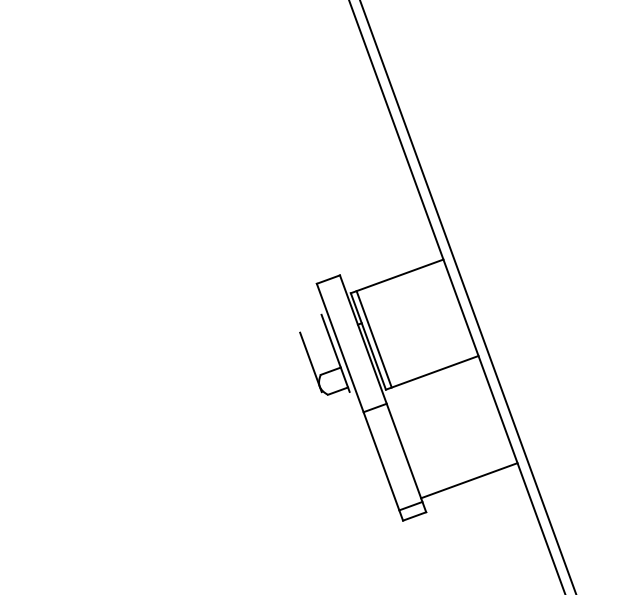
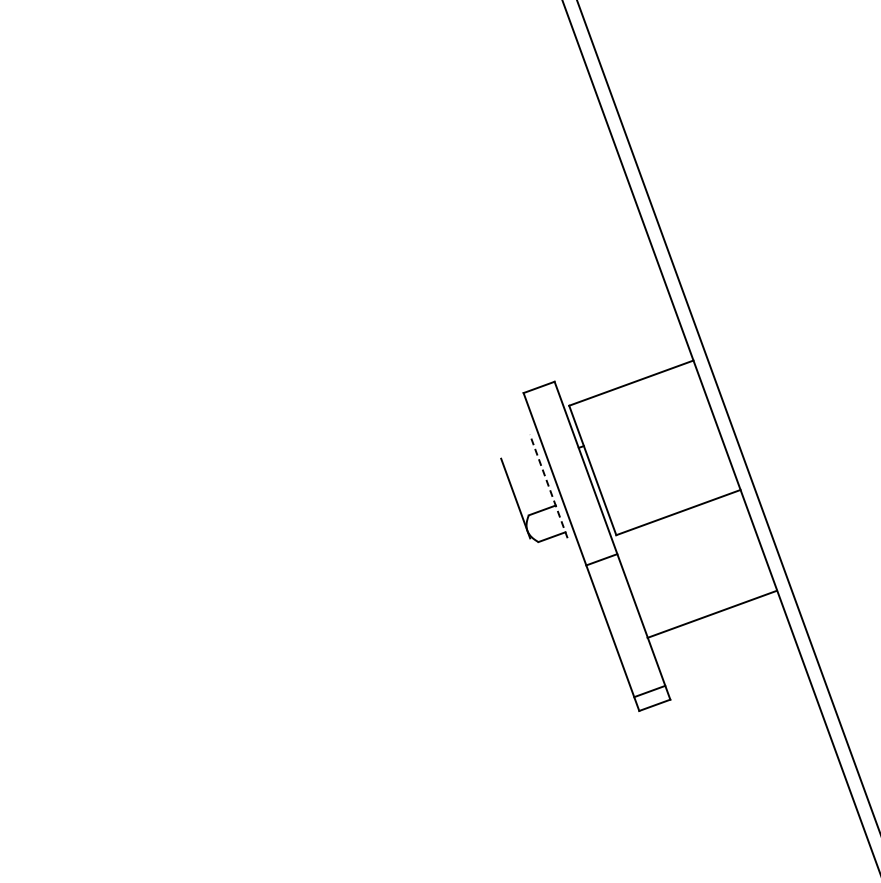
line: (374, 339) -> (600, 467), removed
line: (335, 353) -> (548, 486), solid -> dashed
line: (468, 480) -> (711, 613), moved

